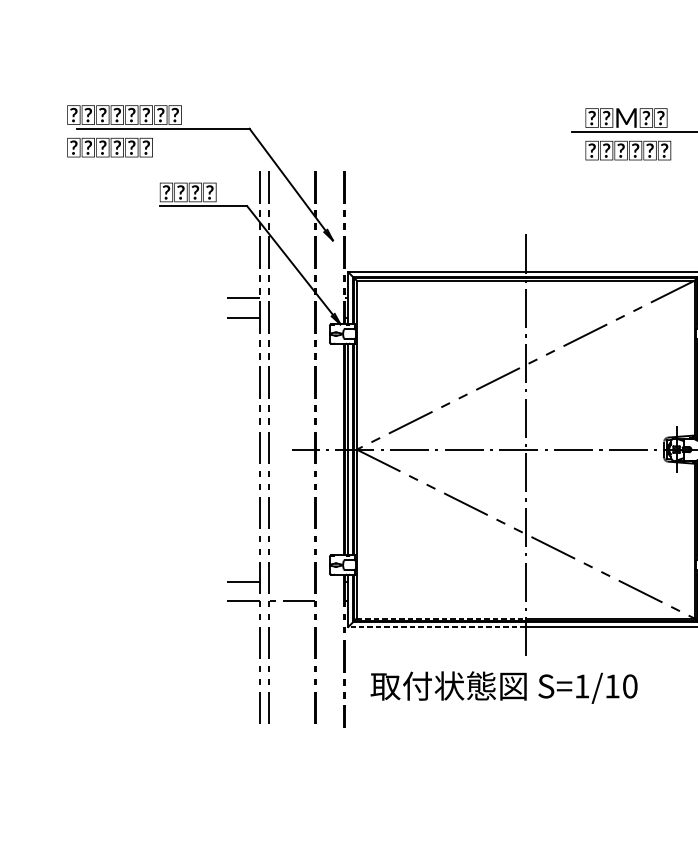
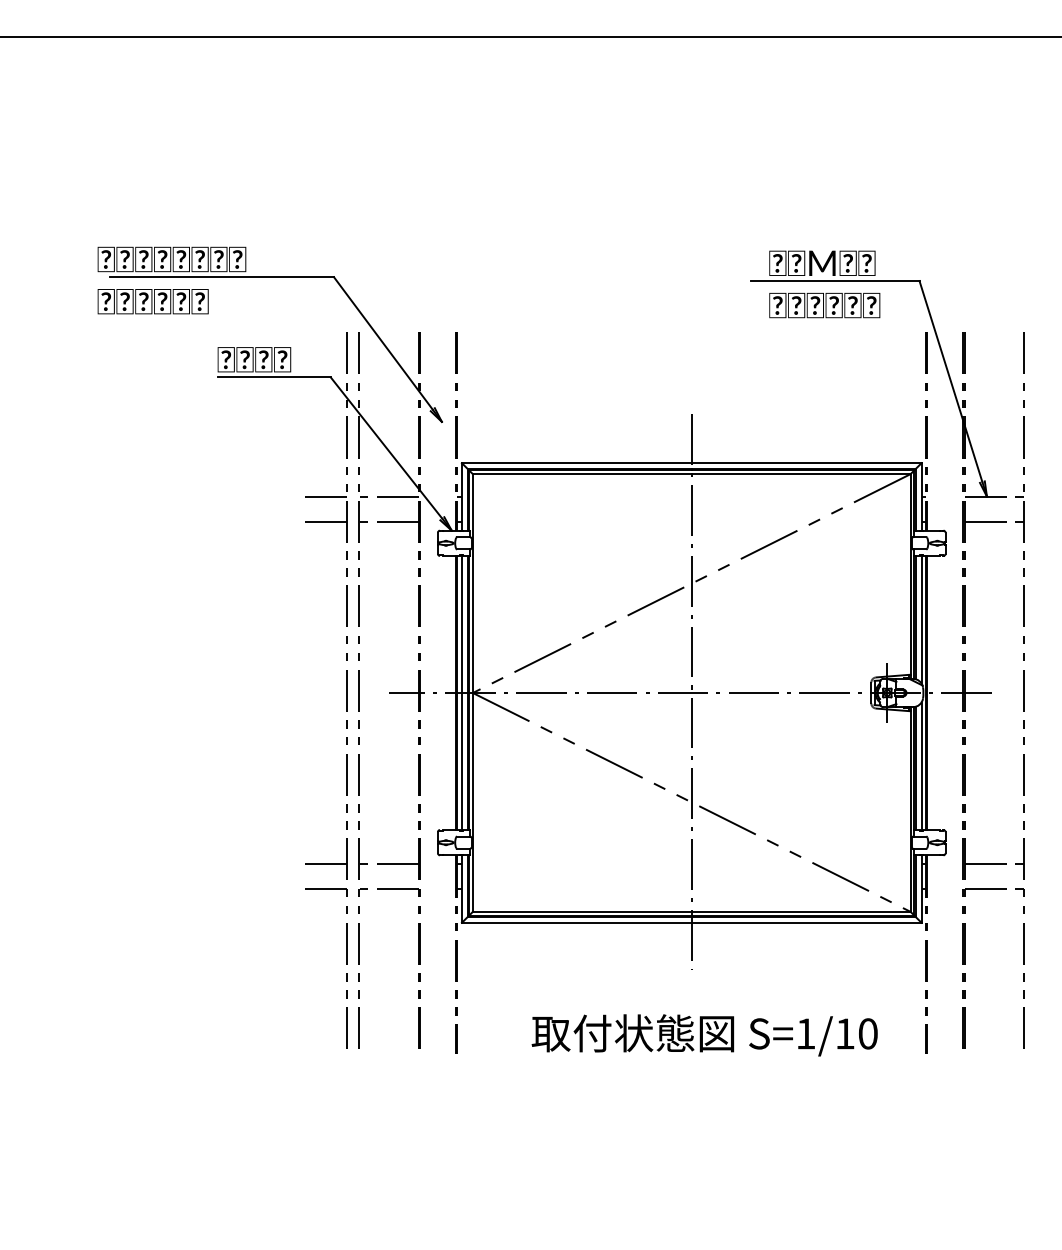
line: (291, 297) -> (388, 496), added
line: (291, 317) -> (388, 521), added
line: (291, 581) -> (388, 864), added
line: (441, 618) -> (582, 911), dashed -> solid
line: (436, 626) -> (576, 922), dashed -> solid
text: (503, 687) -> (704, 1035), moved

